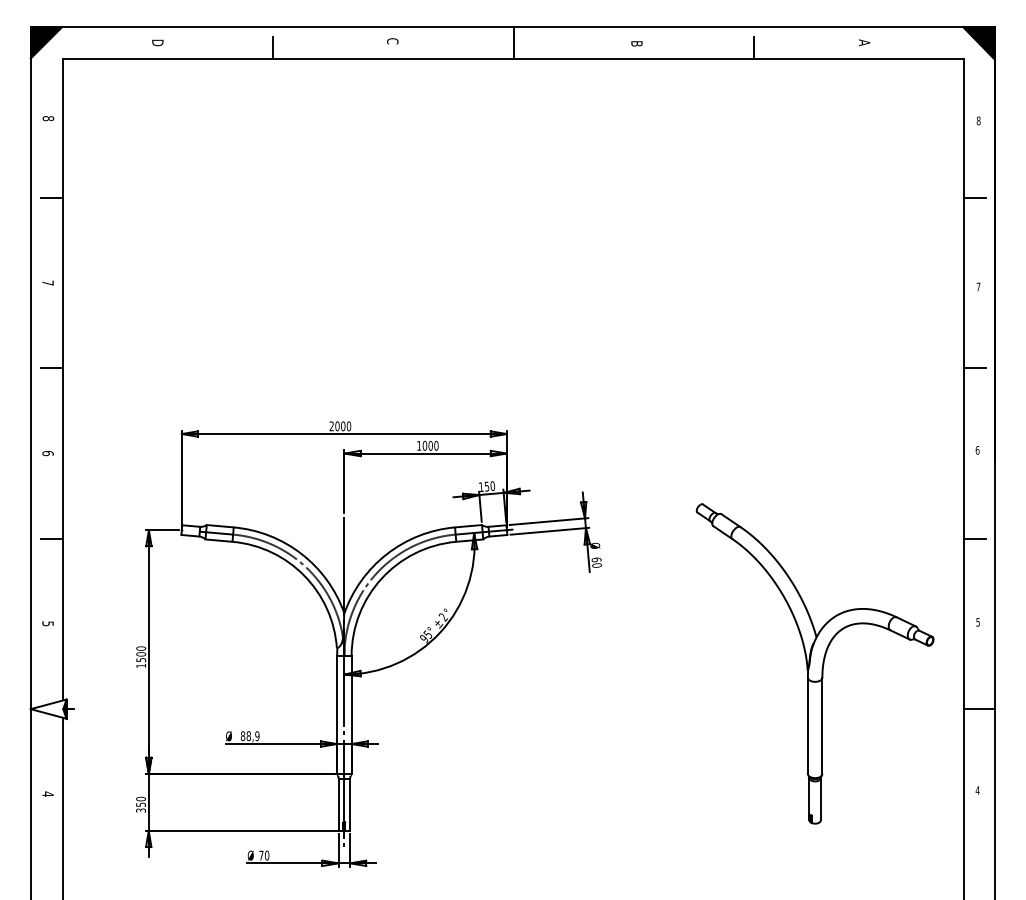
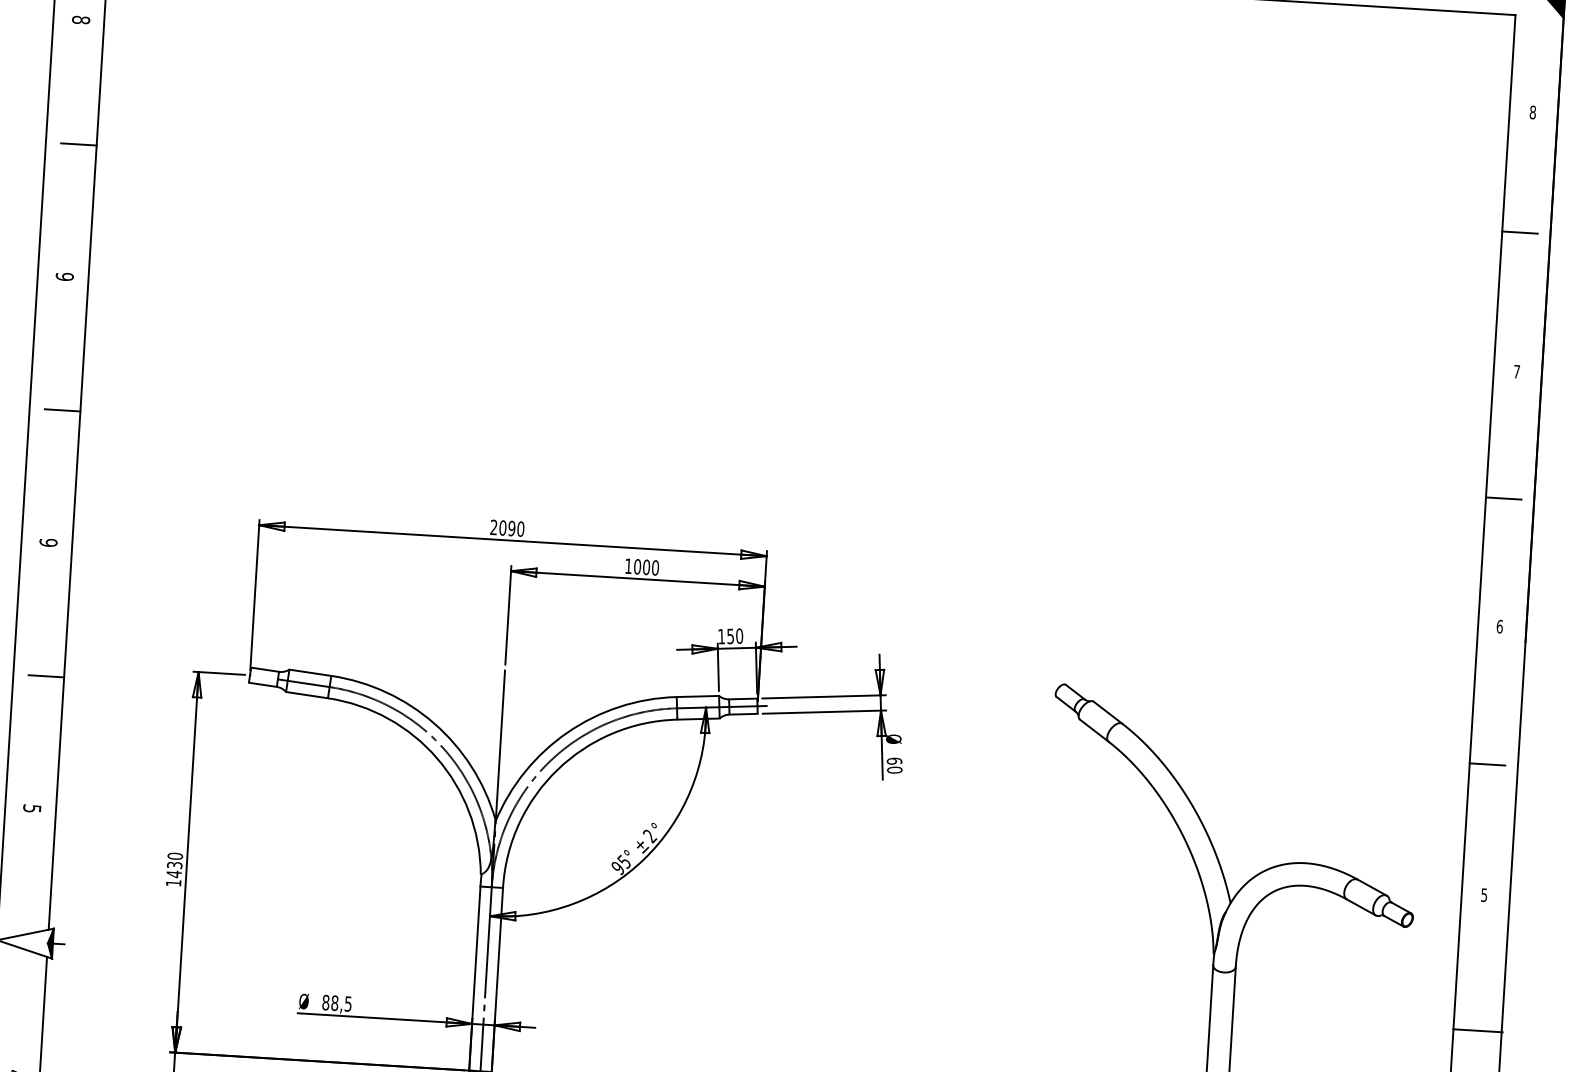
text: (47, 282) -> (63, 275), 7 -> 9
text: (343, 426) -> (512, 528), 2000 -> 2090
text: (47, 453) -> (47, 542), 6 -> 9
text: (141, 657) -> (174, 870), 1500 -> 1430
text: (257, 735) -> (348, 1002), 88,9 -> 88,5

